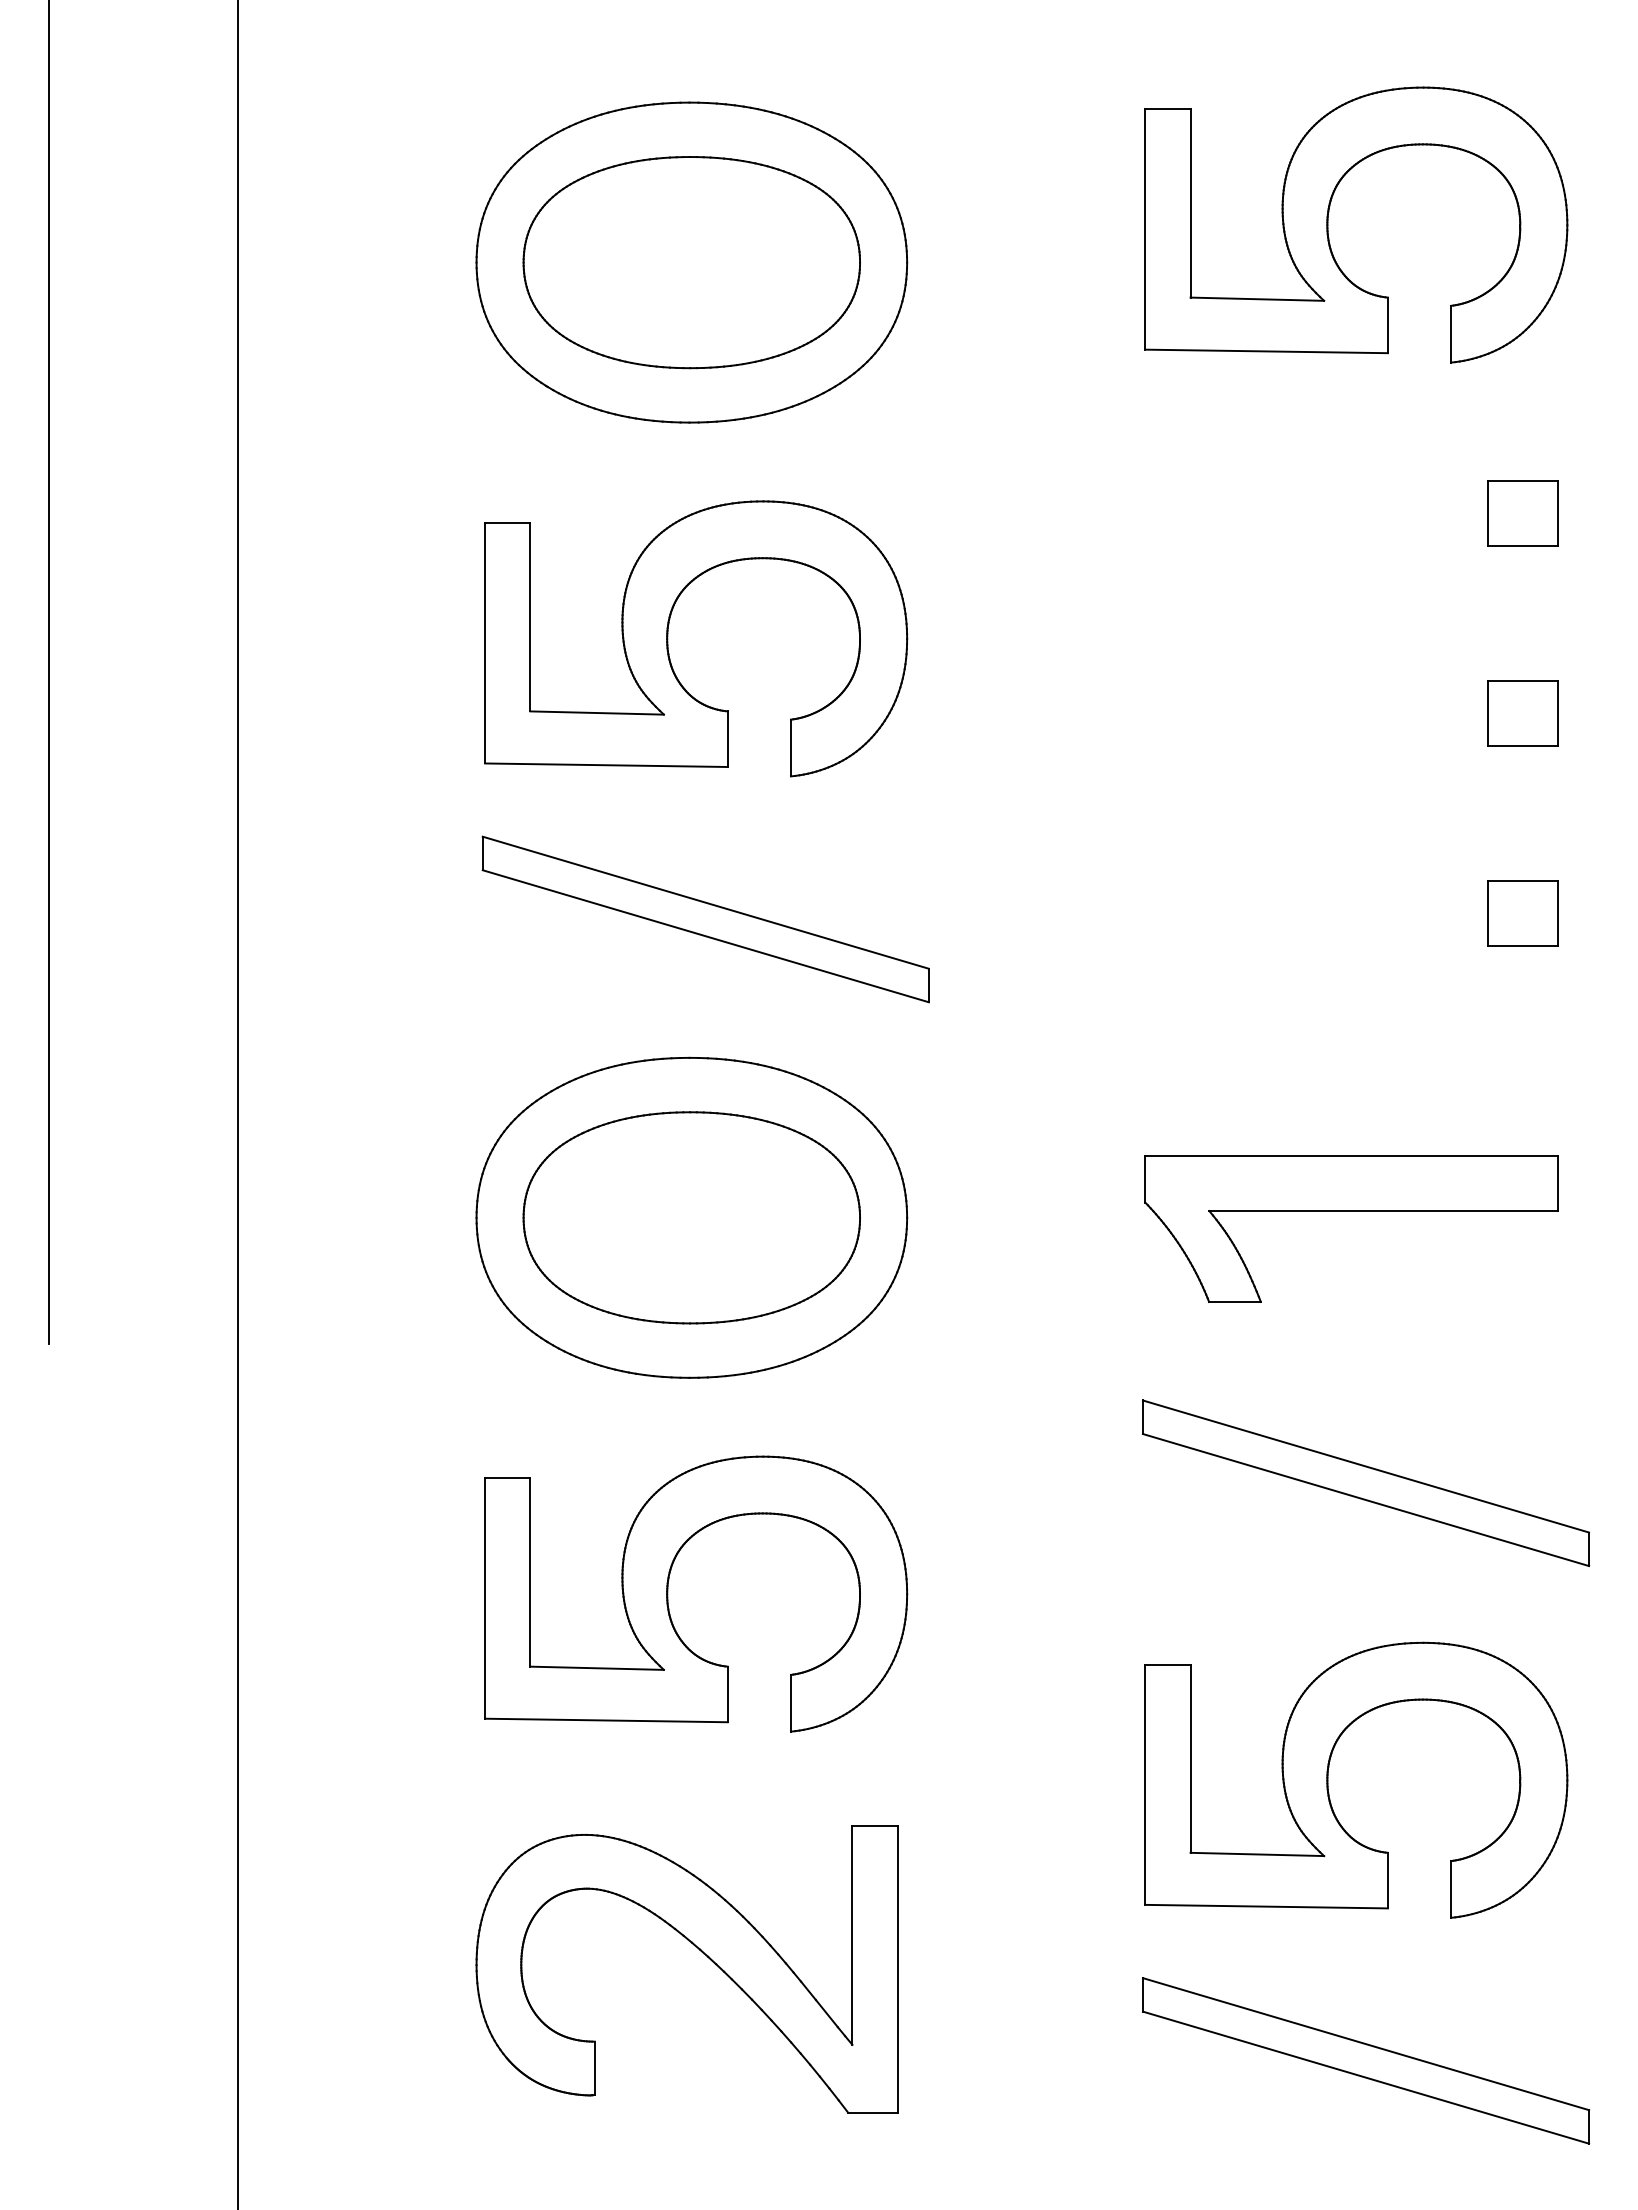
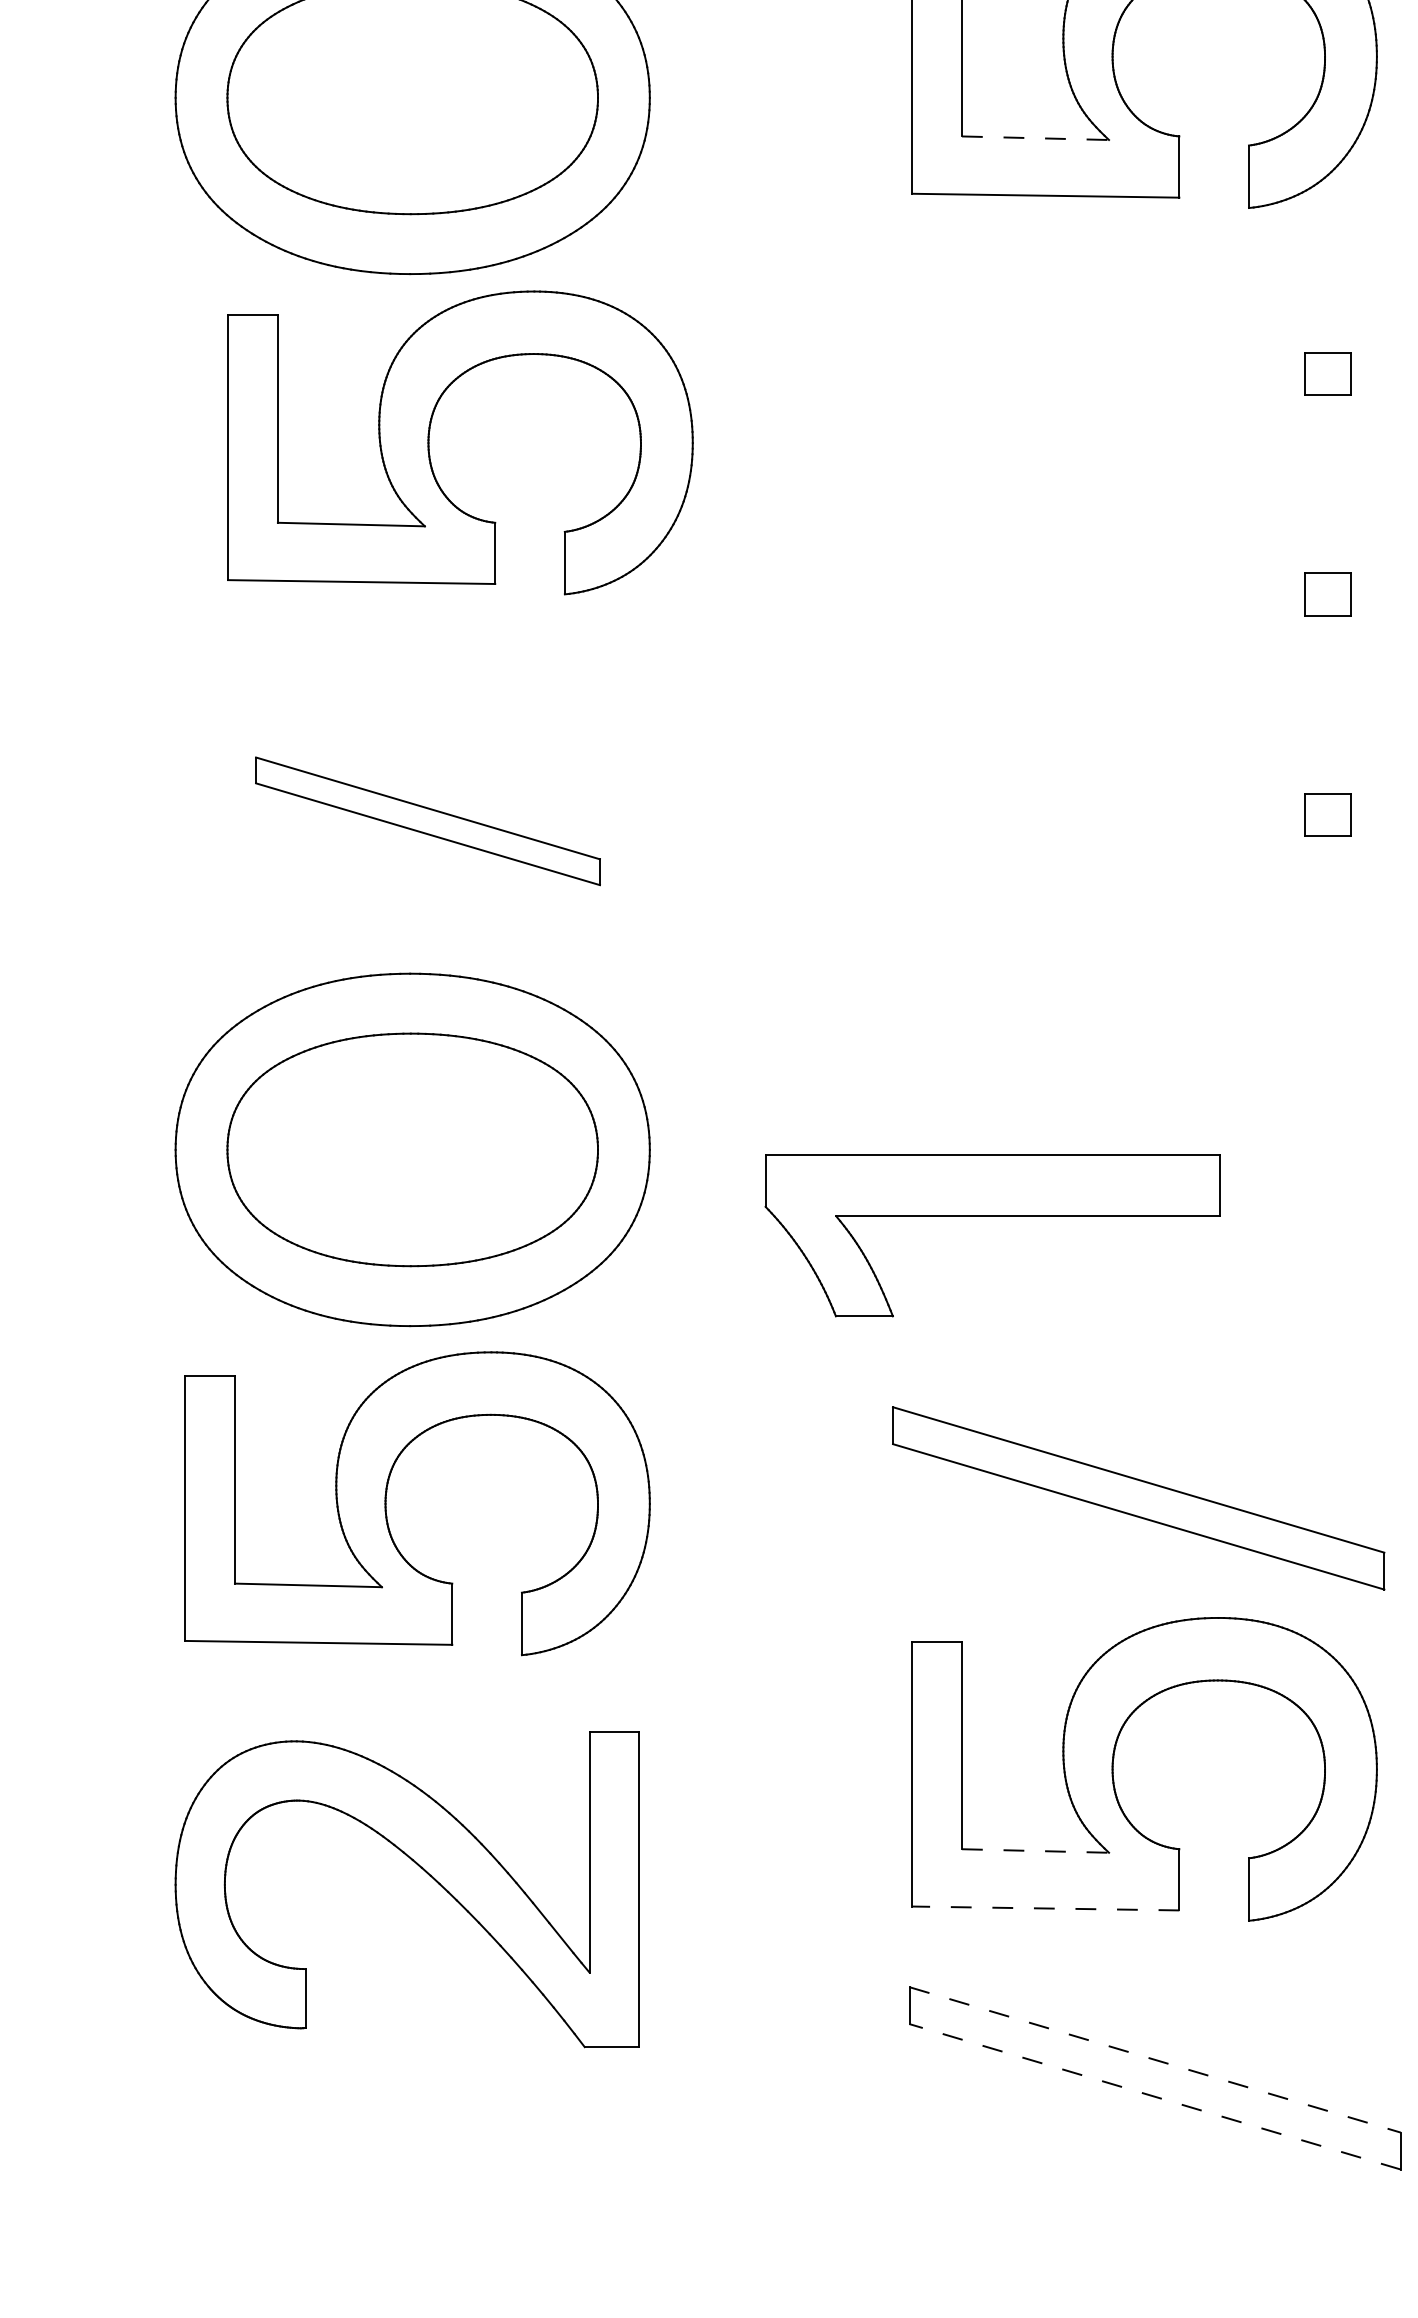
line: (1257, 299) -> (1035, 138), solid -> dashed
part: (1522, 513) -> (1327, 374), size x0.6
part: (668, 638) -> (429, 442), moved
part: (1522, 713) -> (1327, 594), size x0.6
part: (1522, 913) -> (1327, 814), size x0.6
part: (705, 919) -> (427, 821), size x0.7
part: (1351, 1211) -> (992, 1216), moved
part: (1366, 1483) -> (1139, 1498), moved
part: (668, 1593) -> (387, 1503), moved
line: (1257, 1854) -> (1035, 1851), solid -> dashed
line: (1266, 1906) -> (1045, 1908), solid -> dashed
part: (702, 1953) -> (424, 1871), moved
line: (1366, 2044) -> (1155, 2060), solid -> dashed
line: (1366, 2077) -> (1155, 2096), solid -> dashed

